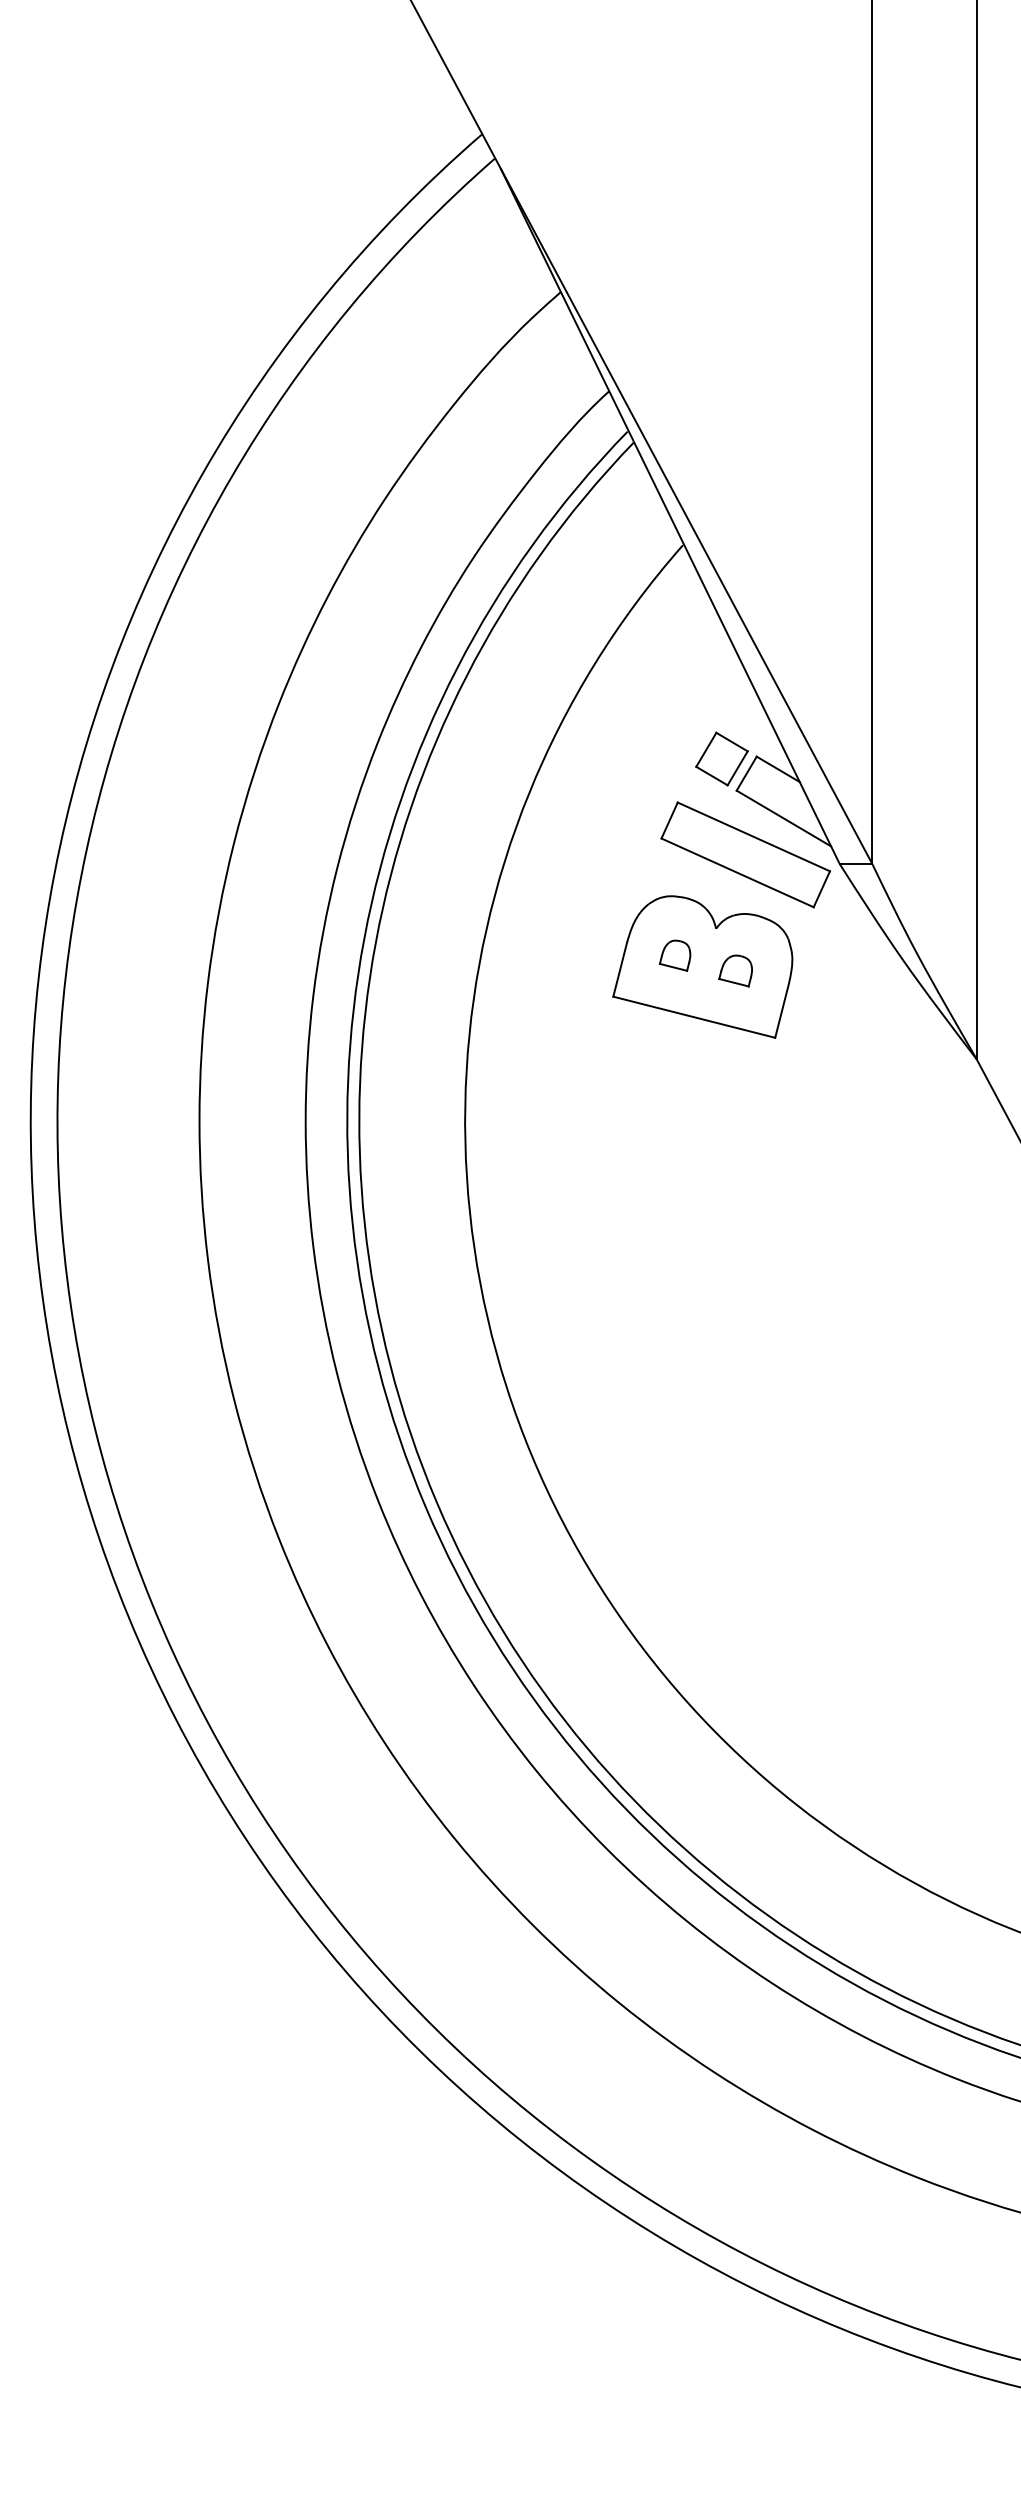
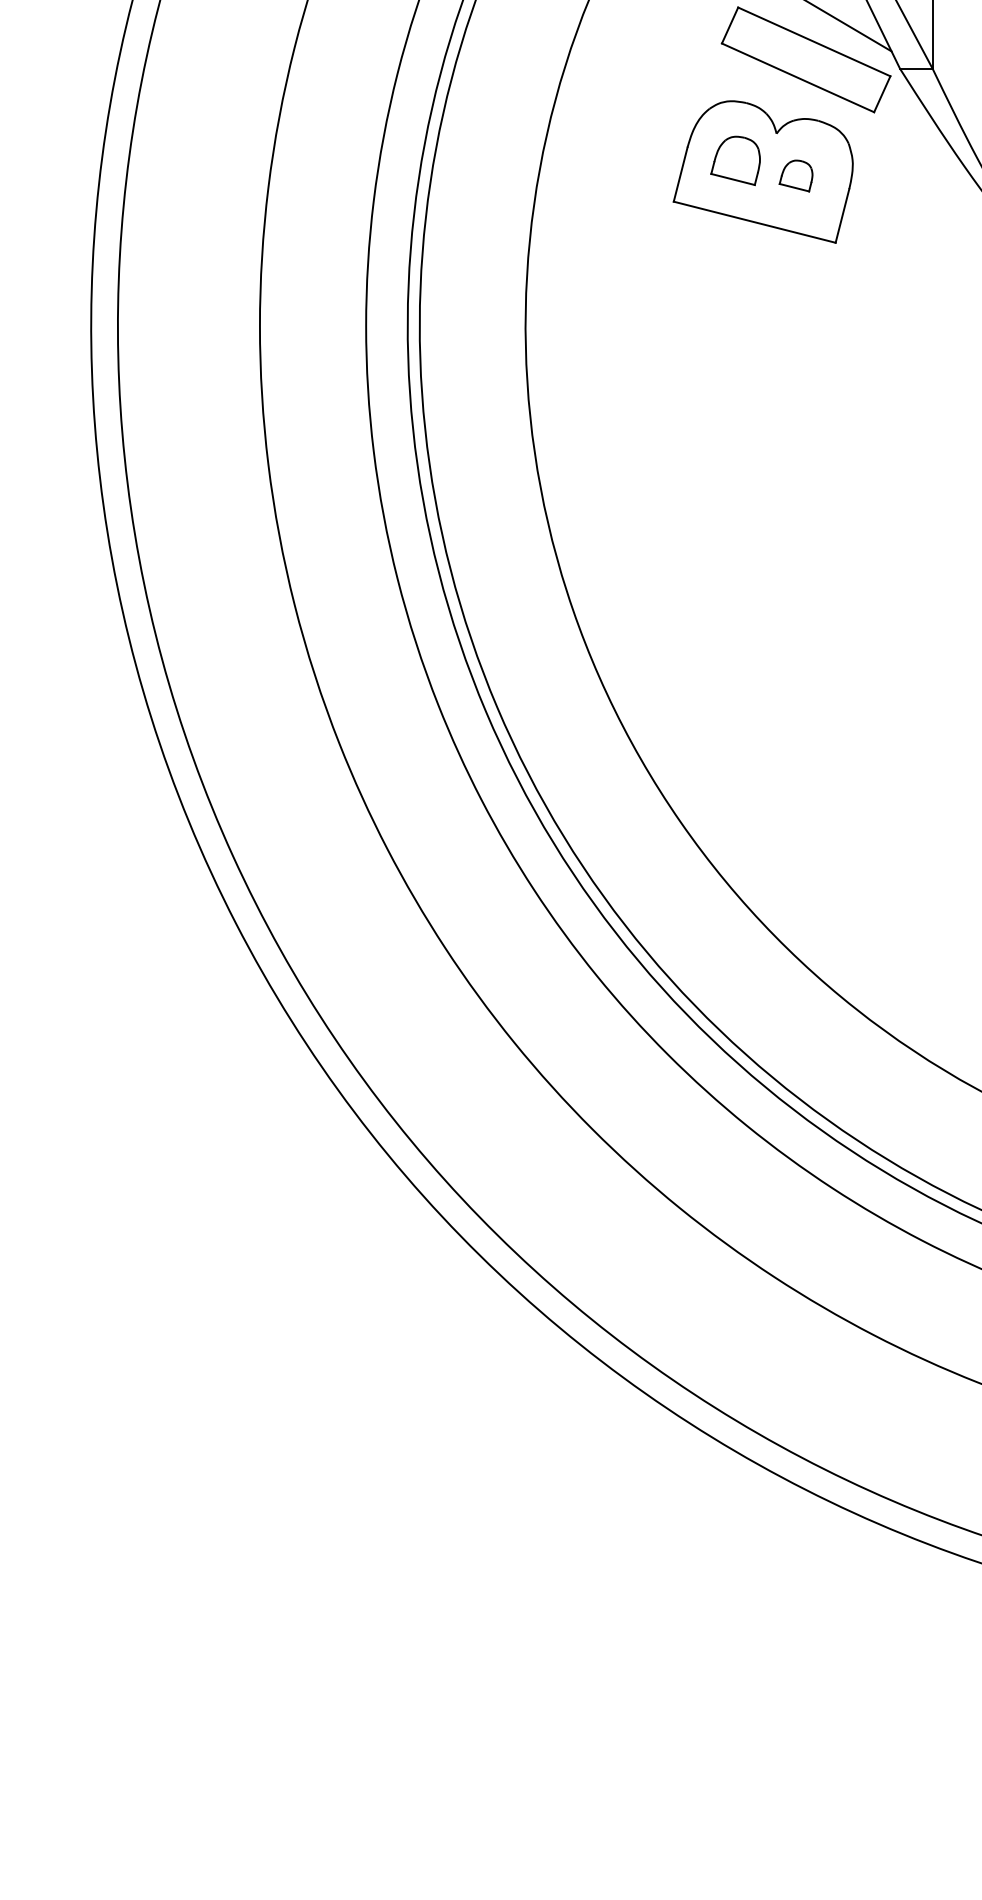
part: (674, 955) -> (734, 160), size x1.6

